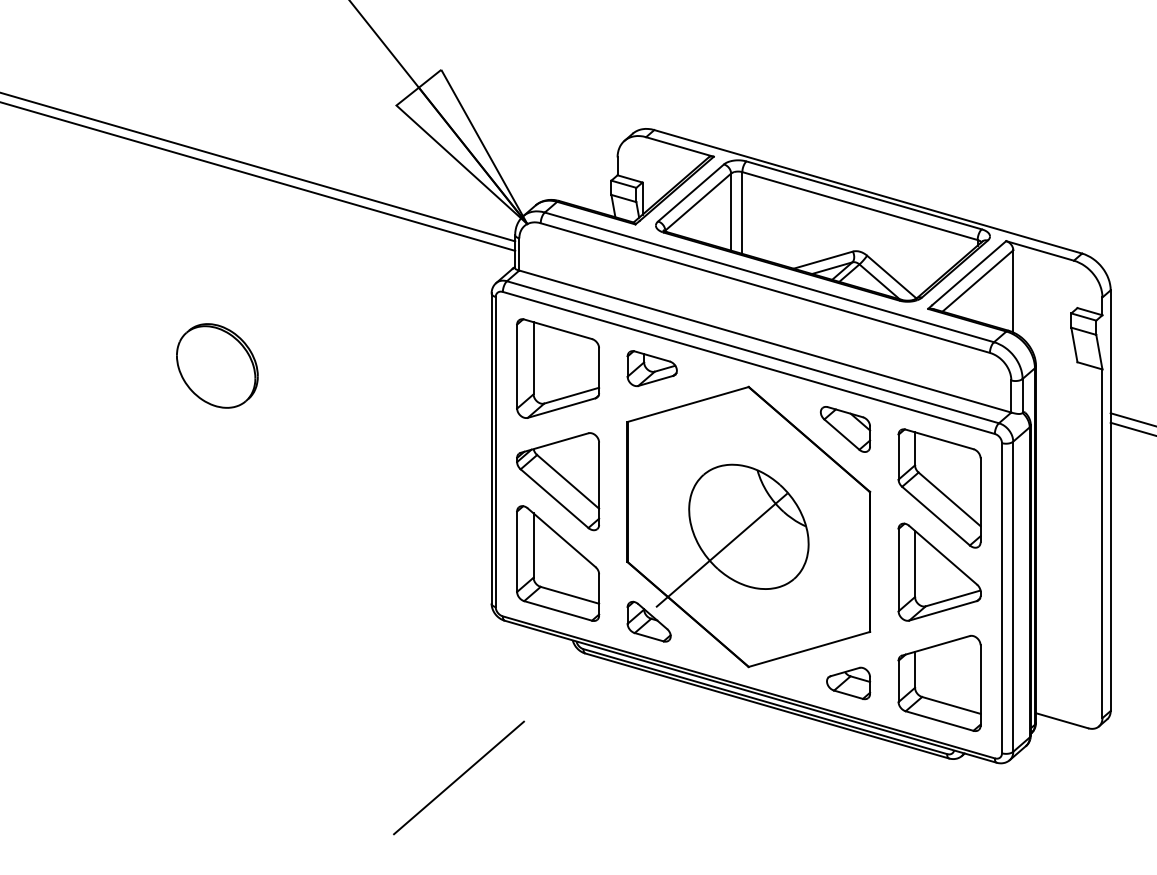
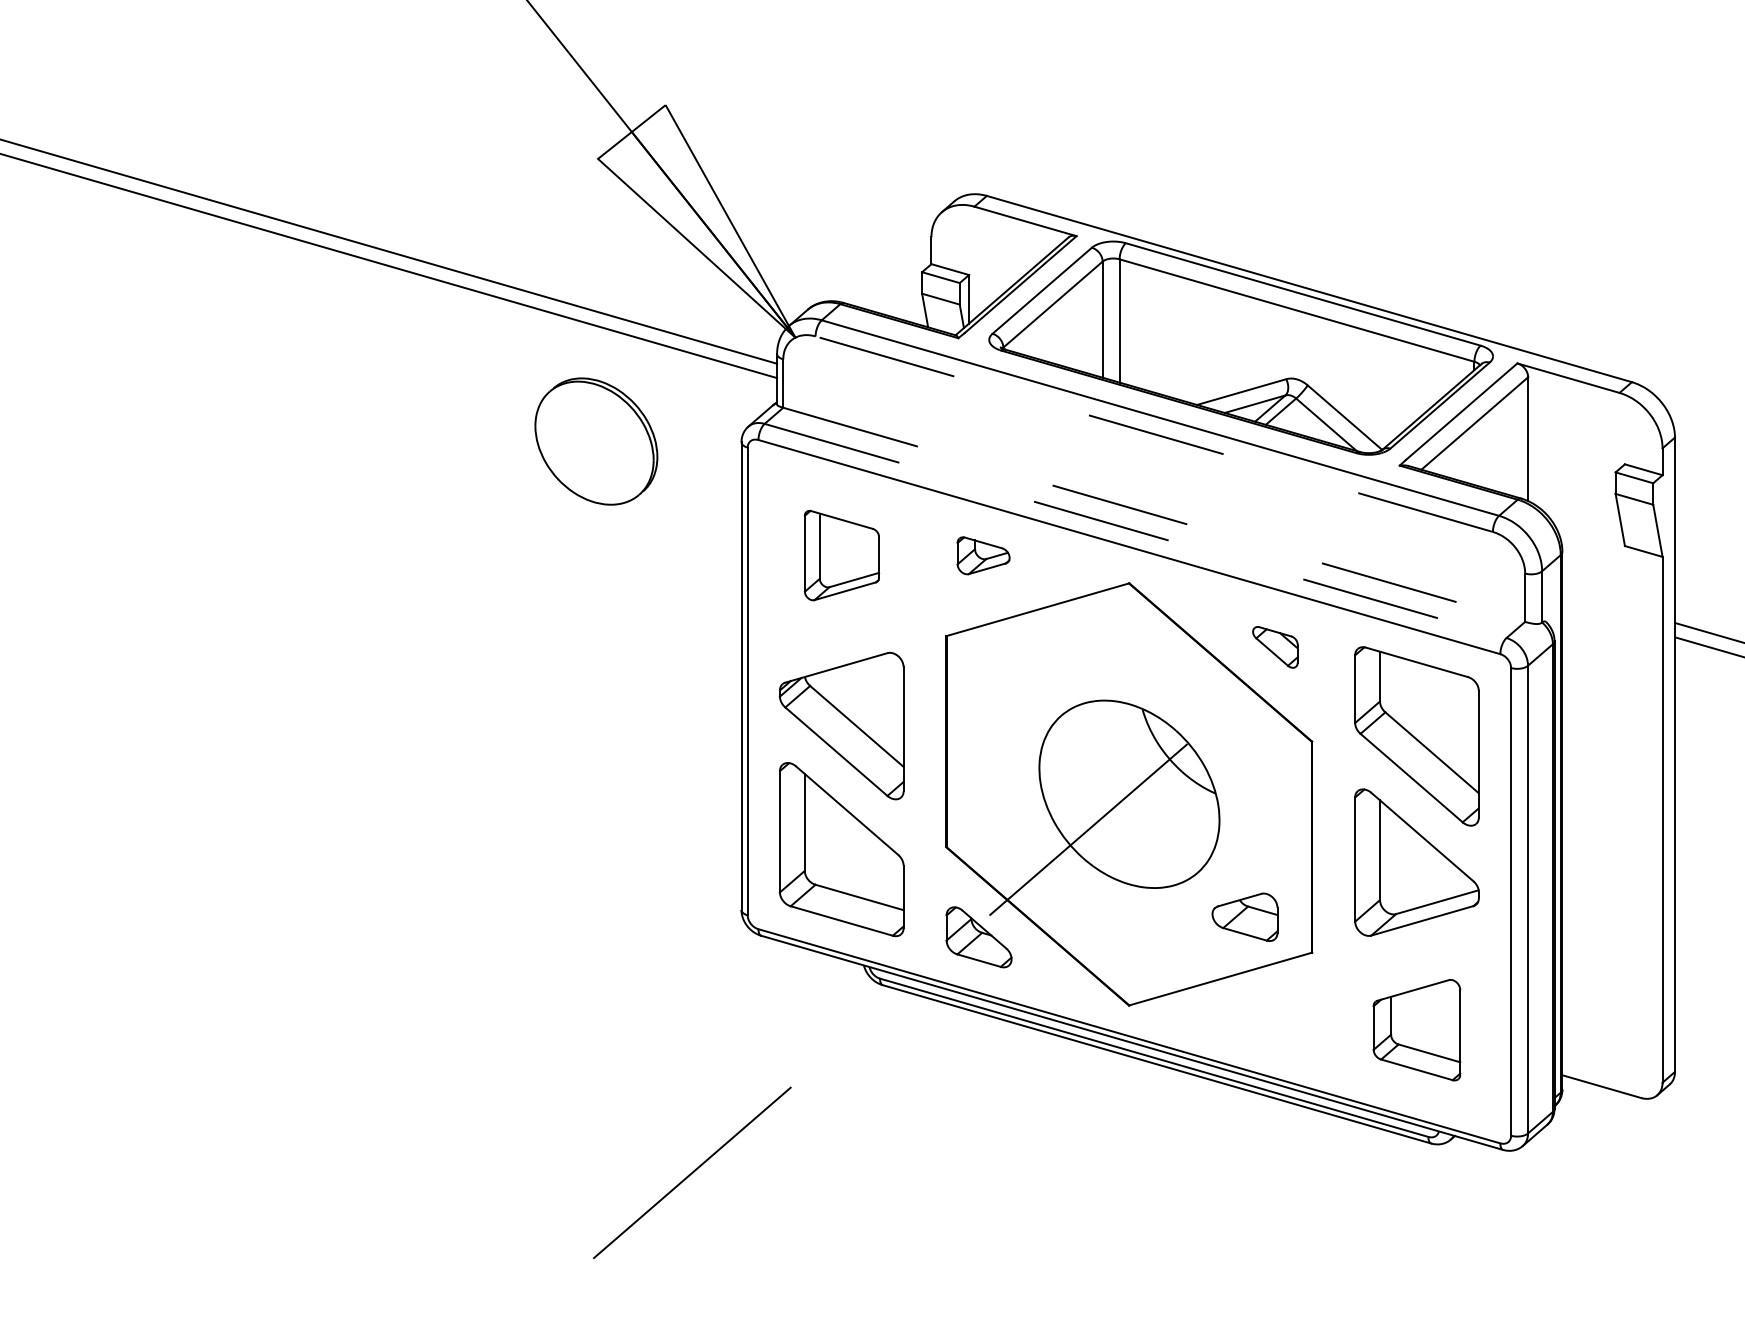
line: (765, 288) -> (1154, 434), solid -> dashed
line: (765, 341) -> (1154, 514), solid -> dashed
line: (753, 352) -> (1136, 531), solid -> dashed
part: (217, 365) -> (596, 440), moved
part: (558, 368) -> (842, 555), size x0.6
part: (651, 368) -> (982, 555), size x0.7
part: (845, 429) -> (1275, 647), size x0.6
part: (939, 682) -> (1416, 1028), size x0.7
part: (848, 683) -> (1244, 917), moved

